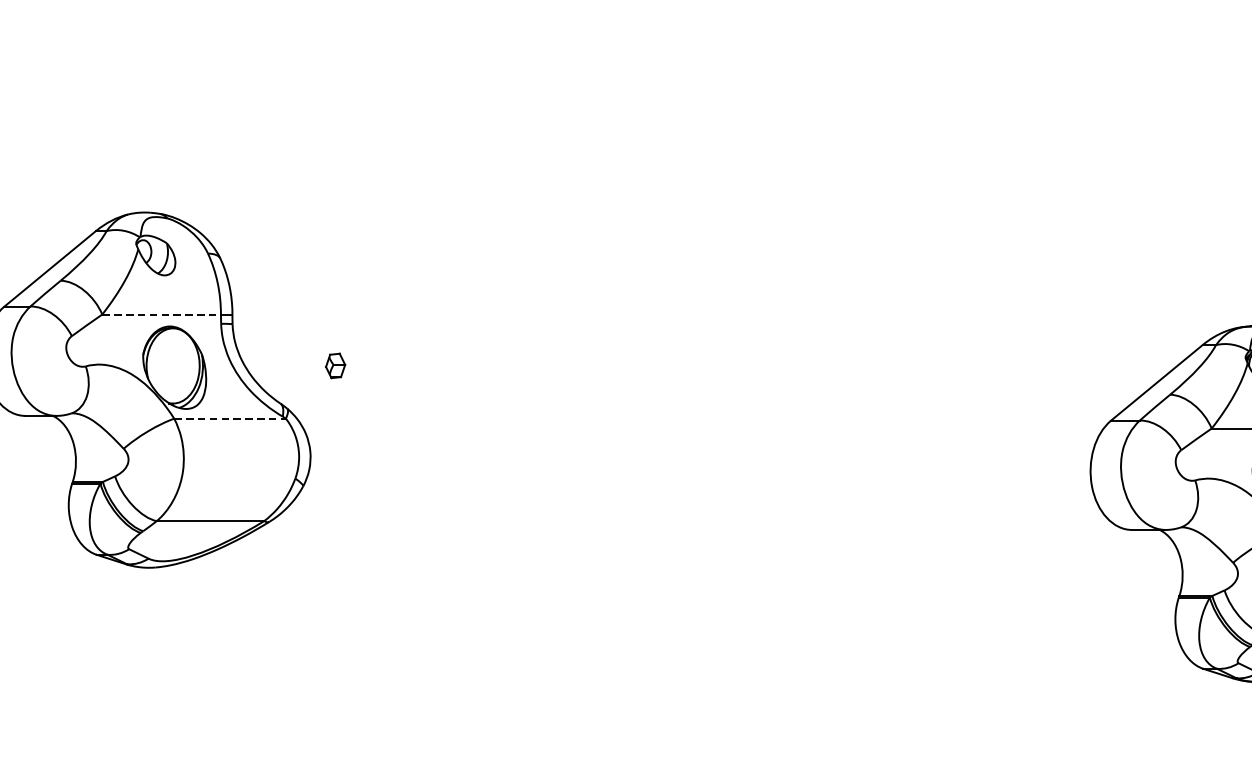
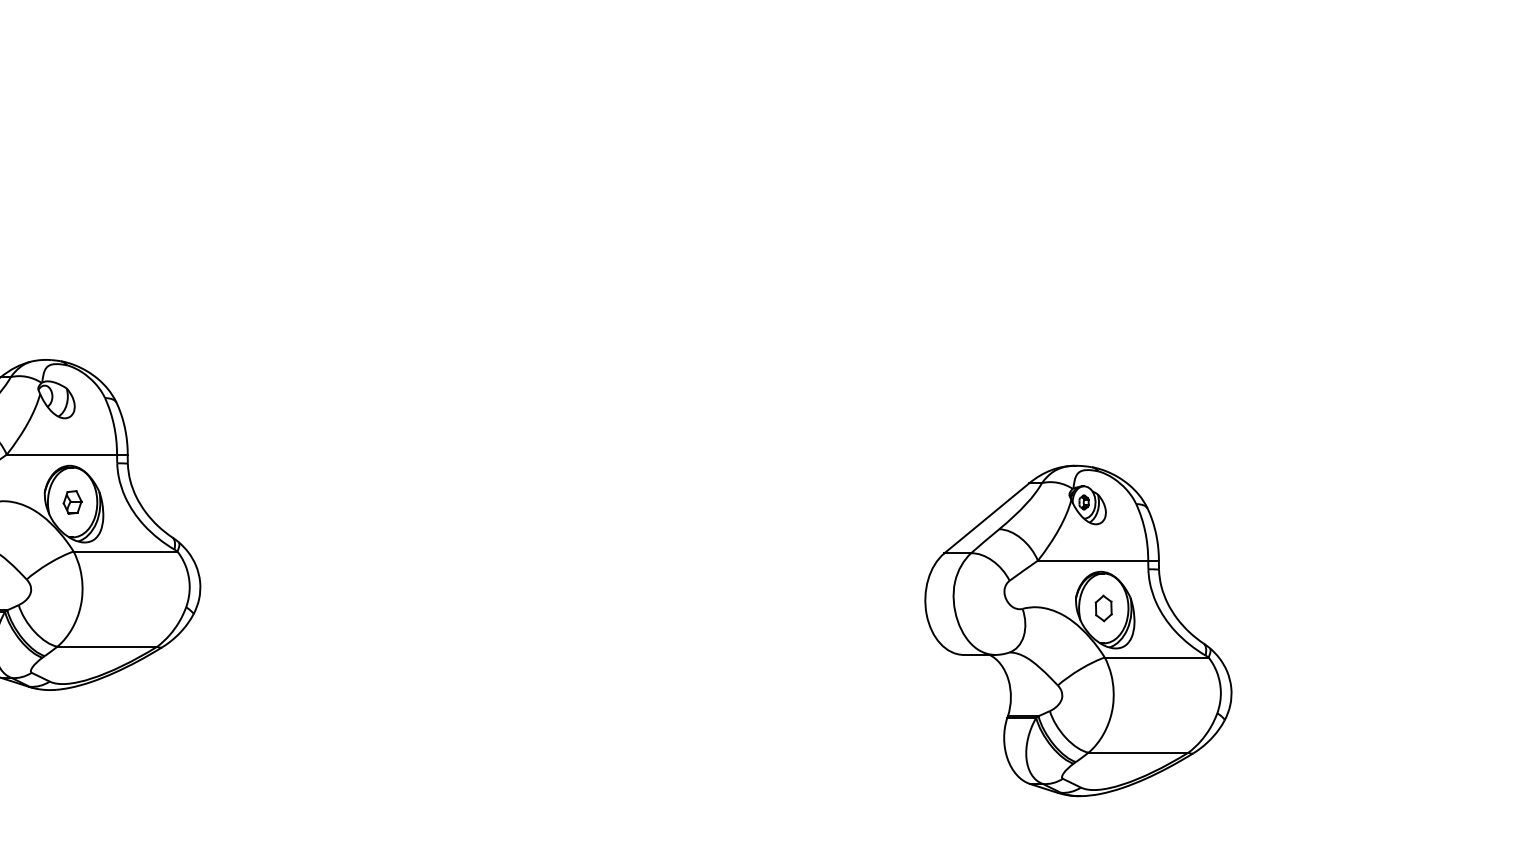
line: (162, 314) -> (62, 454), dashed -> solid
part: (335, 365) -> (72, 502), moved
line: (230, 418) -> (125, 551), dashed -> solid

